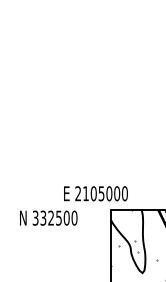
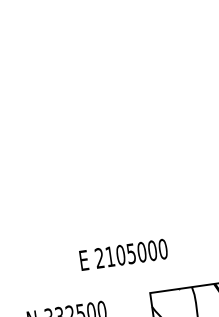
text: (95, 193) -> (123, 254), moved

